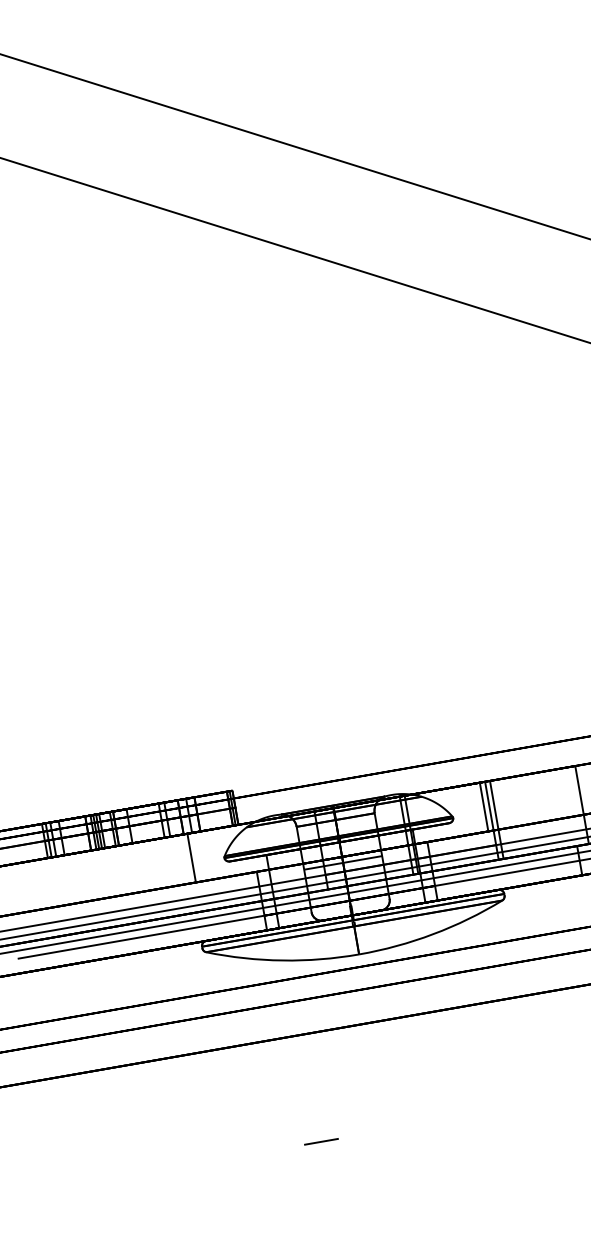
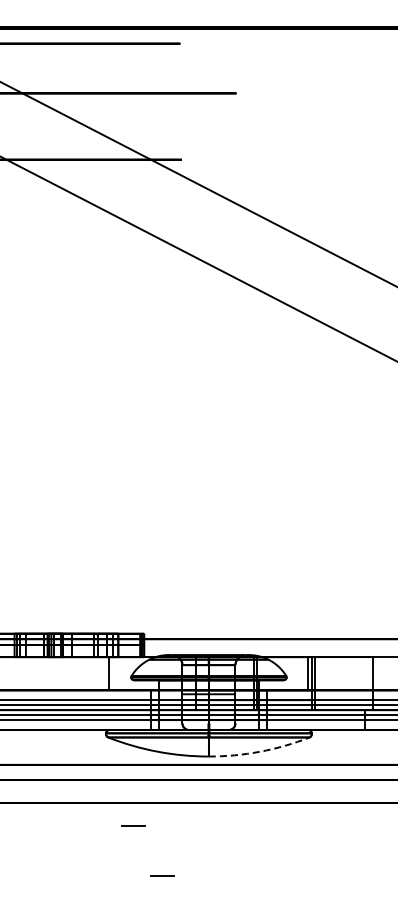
arc: (433, 933) -> (260, 751), solid -> dashed
line: (265, 1075) -> (133, 825), added

